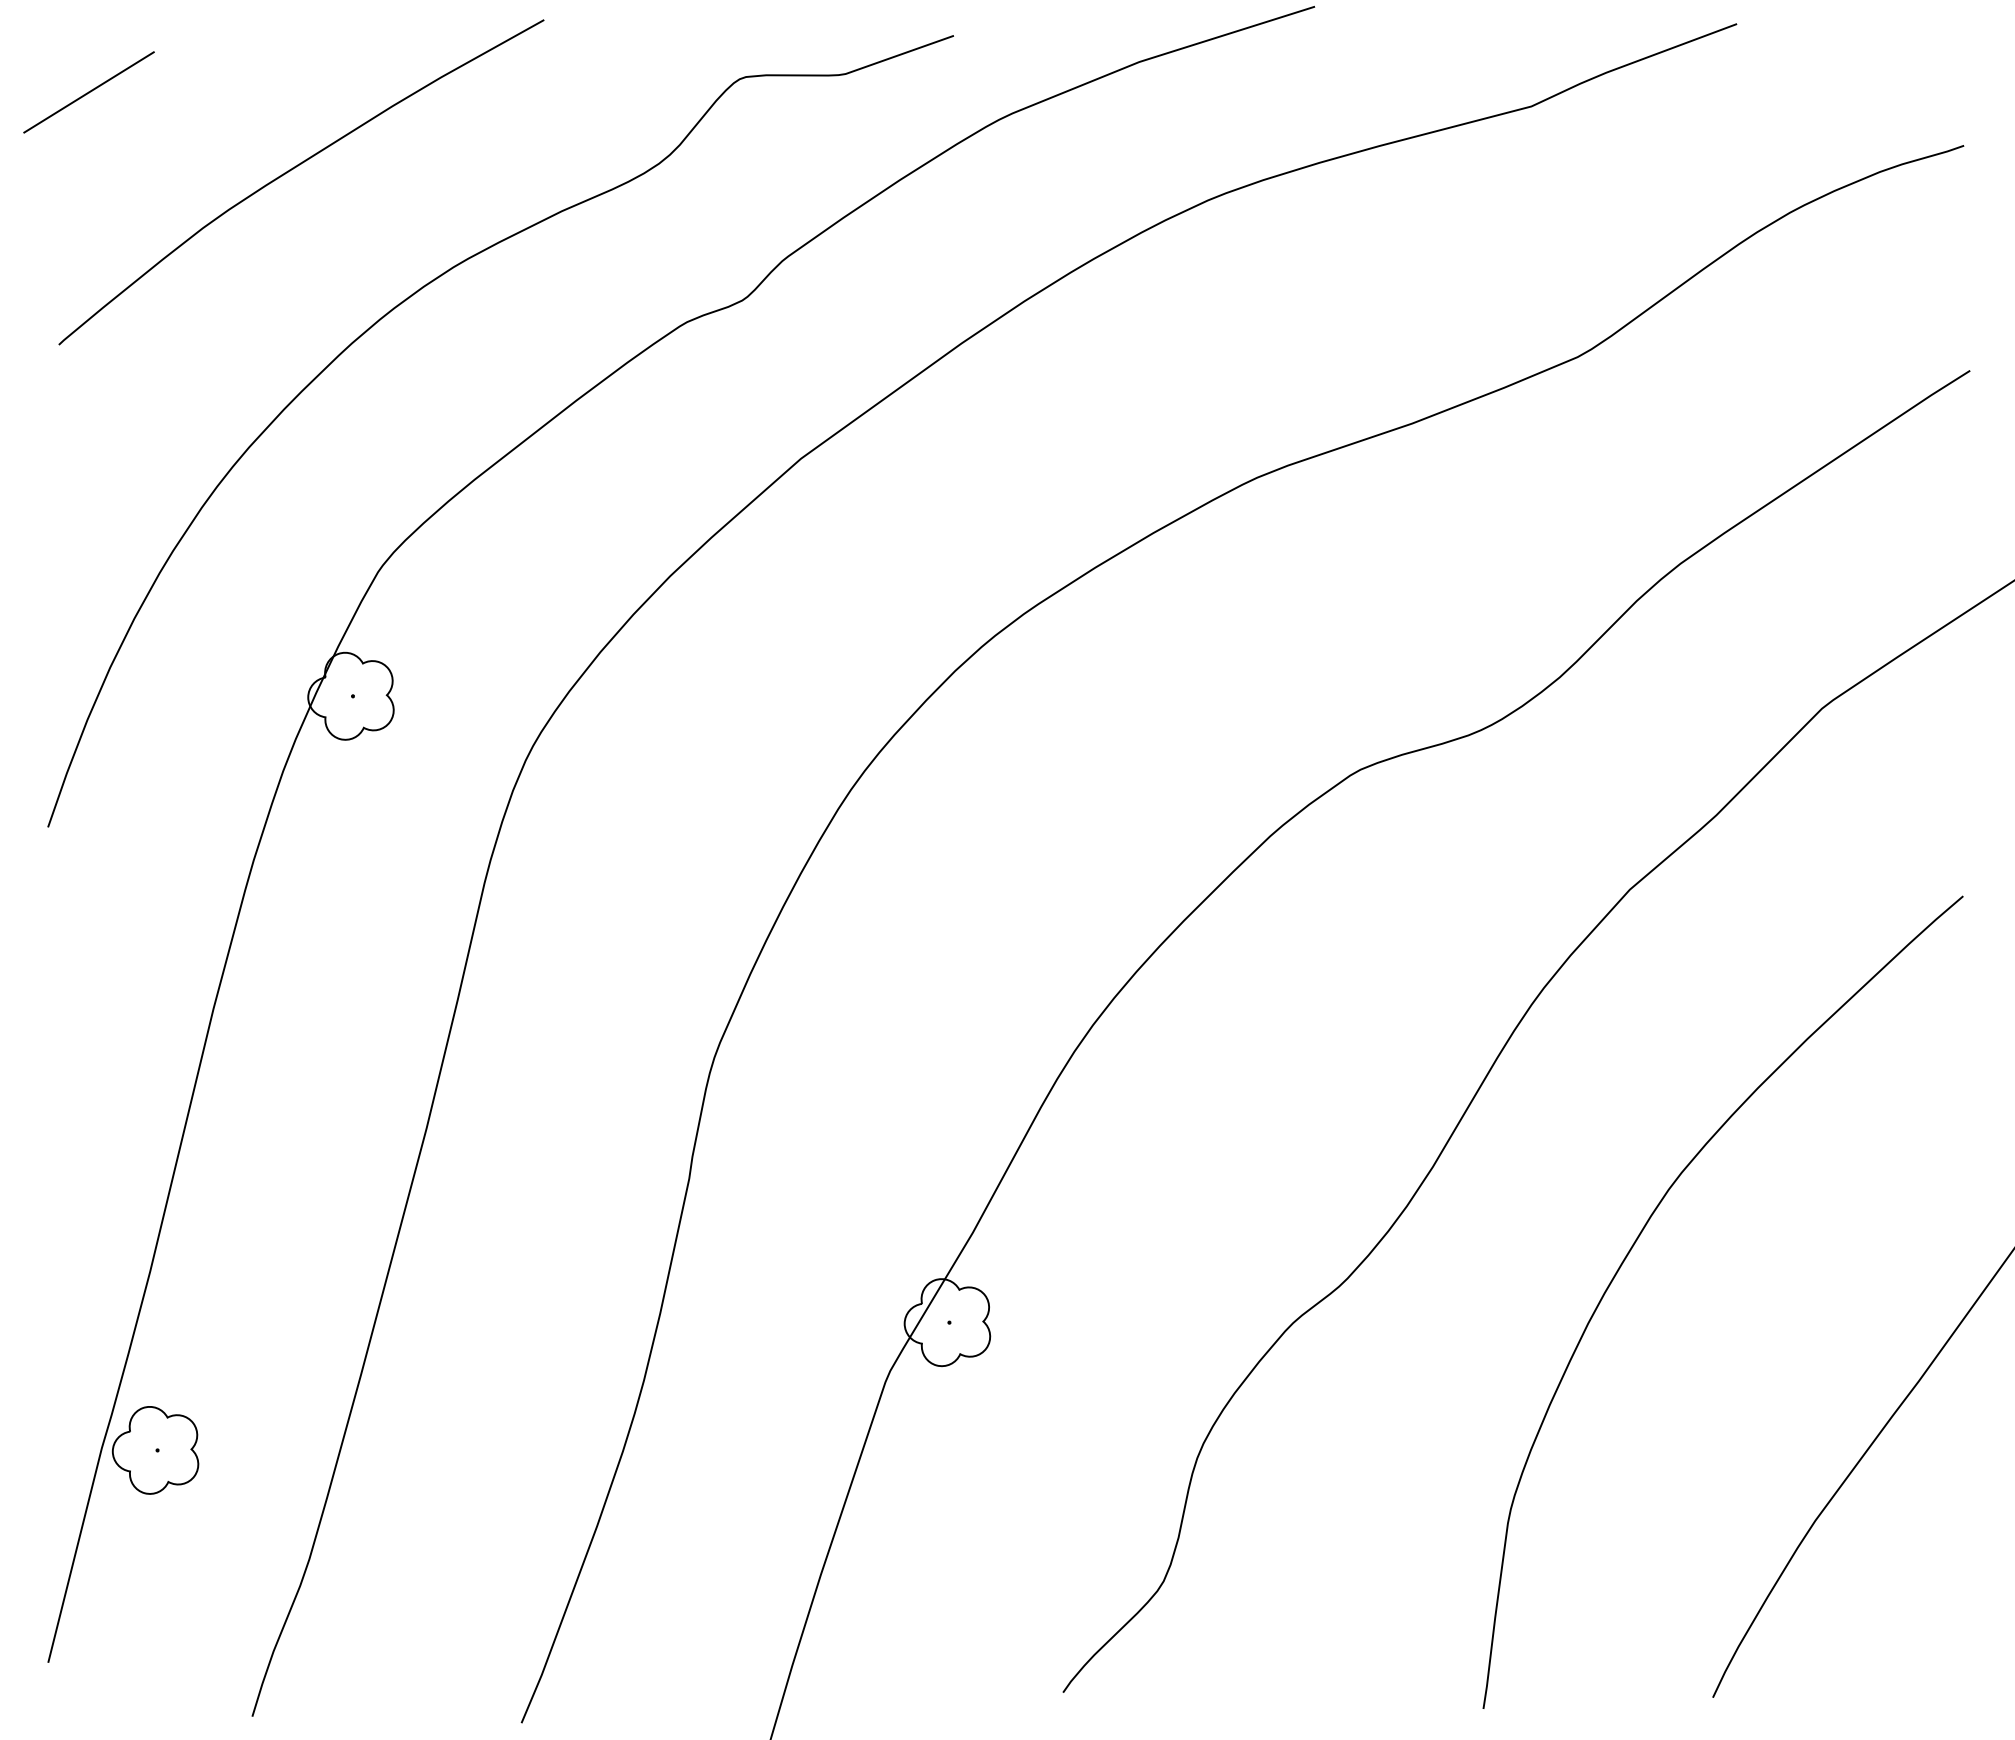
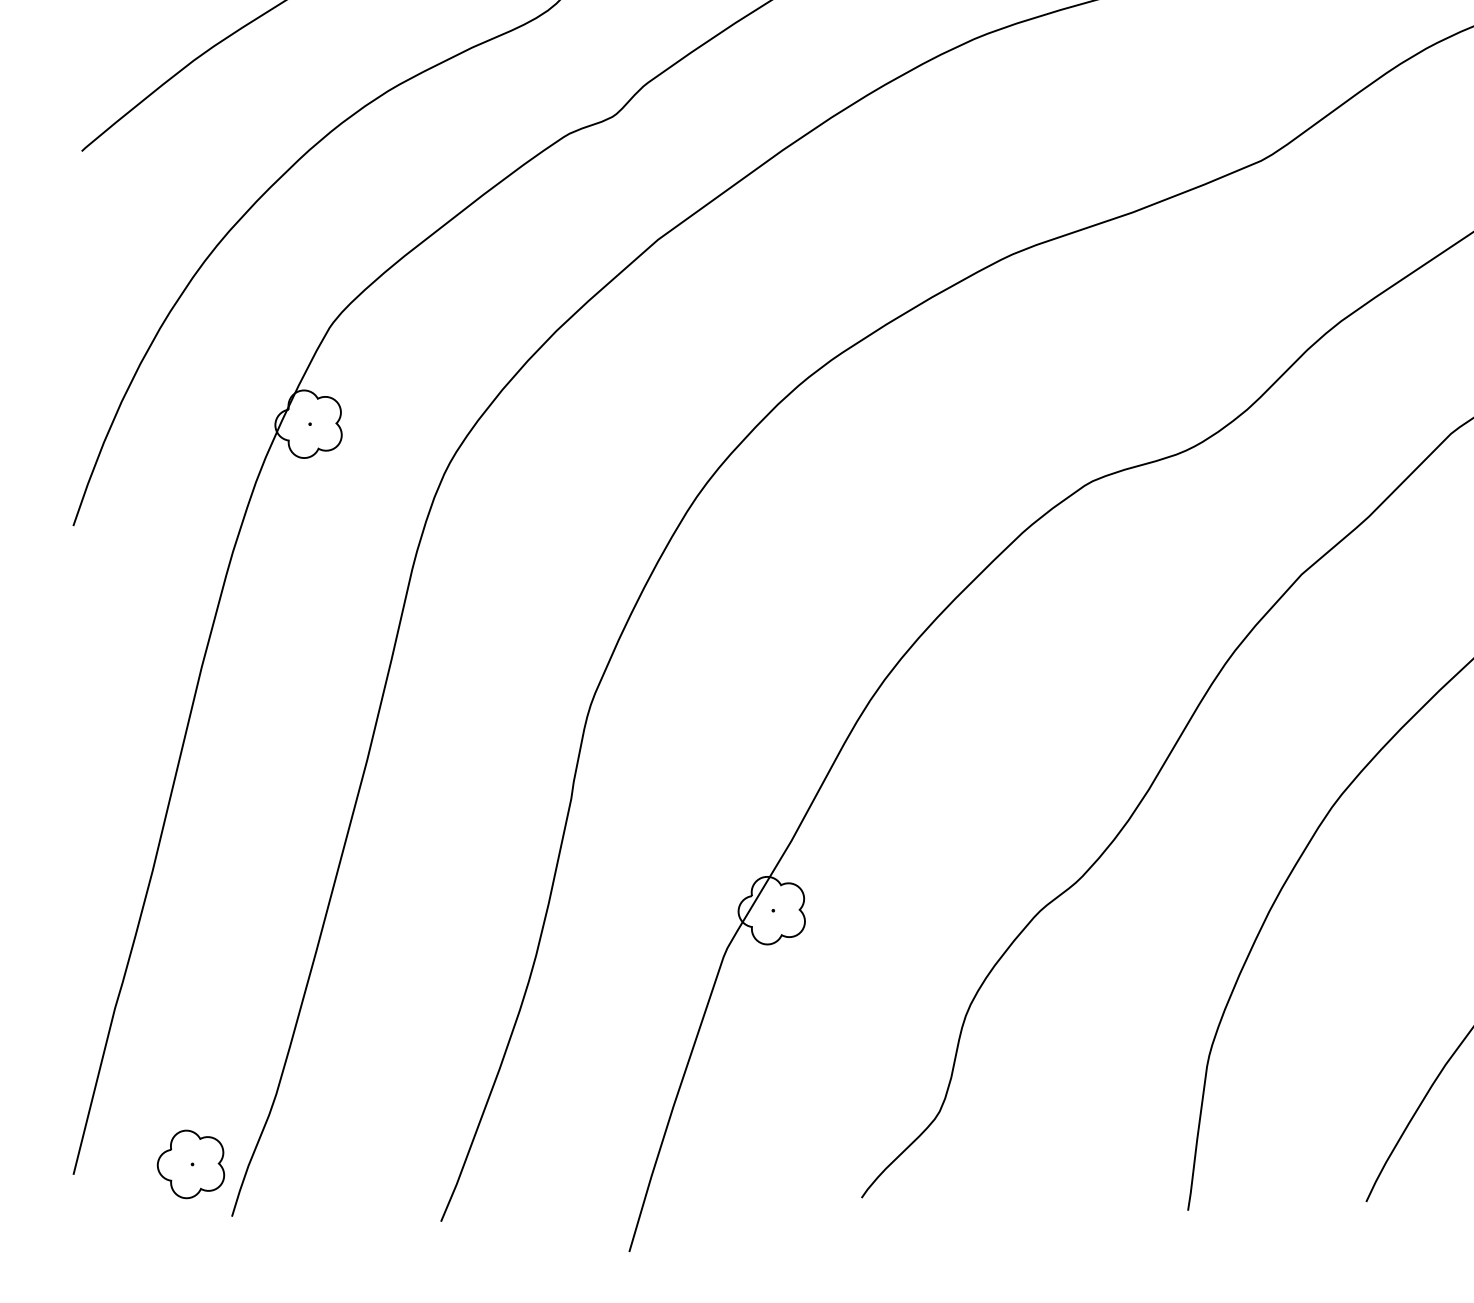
part: (155, 1450) -> (190, 1164), moved

